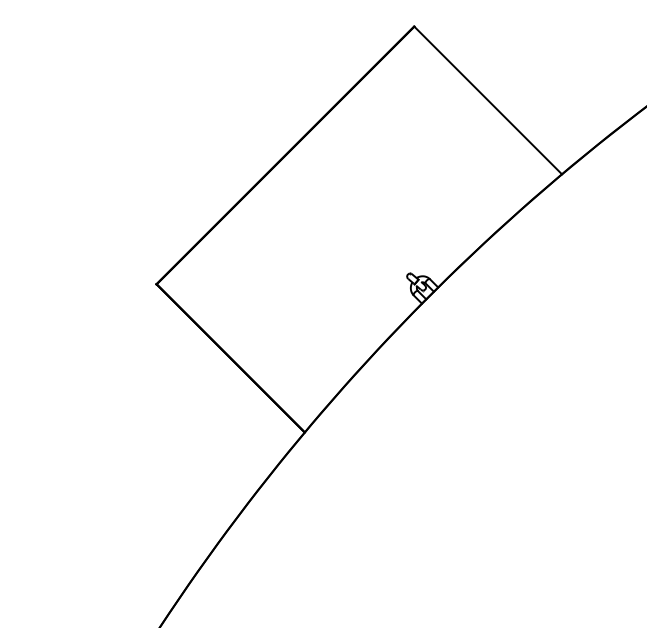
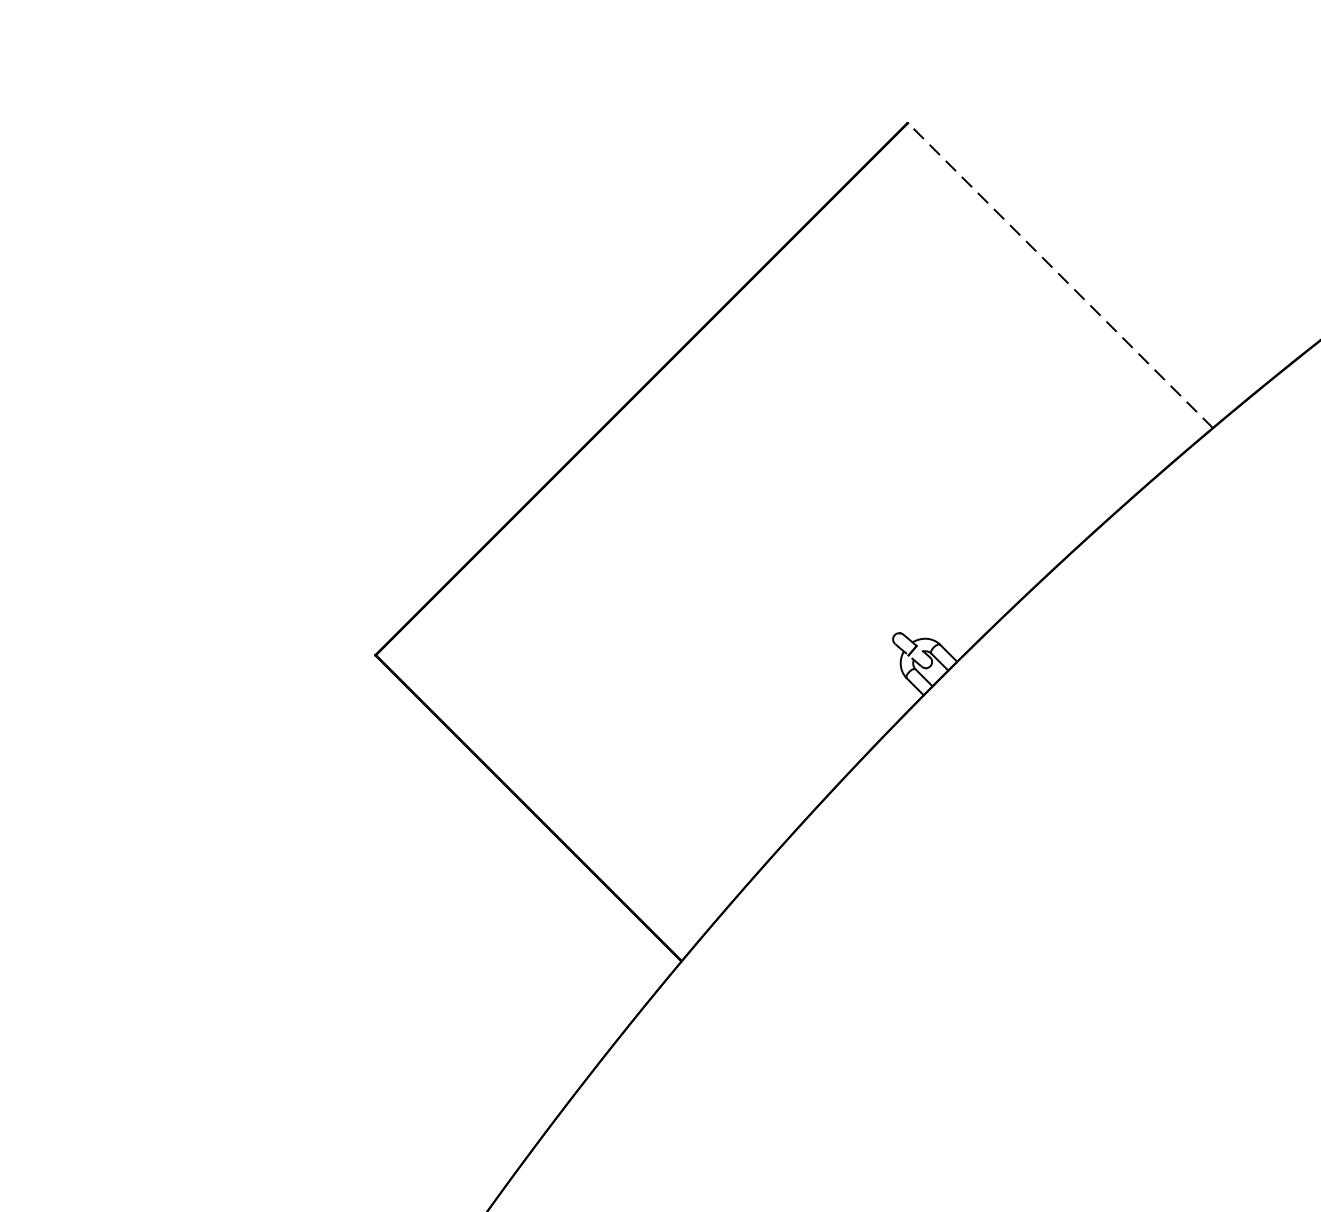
line: (487, 100) -> (1059, 275), solid -> dashed

